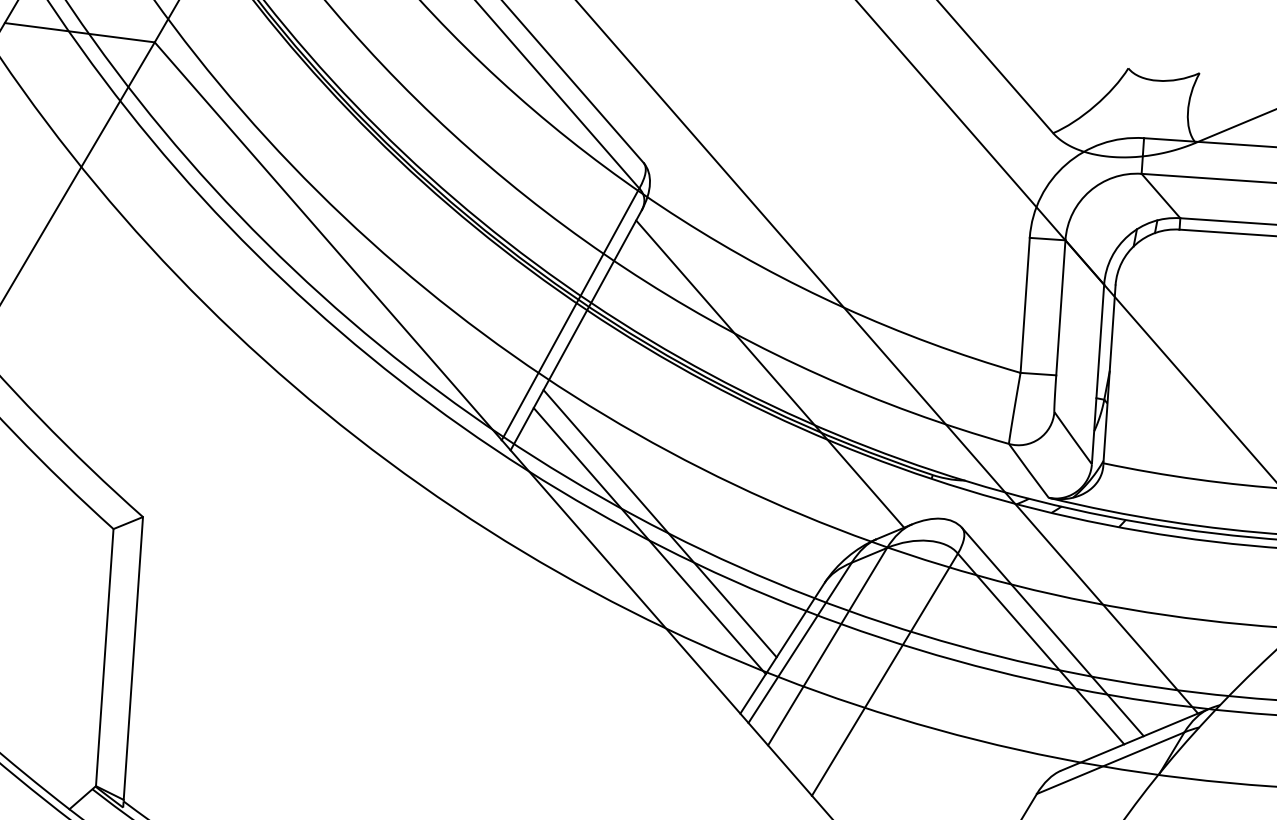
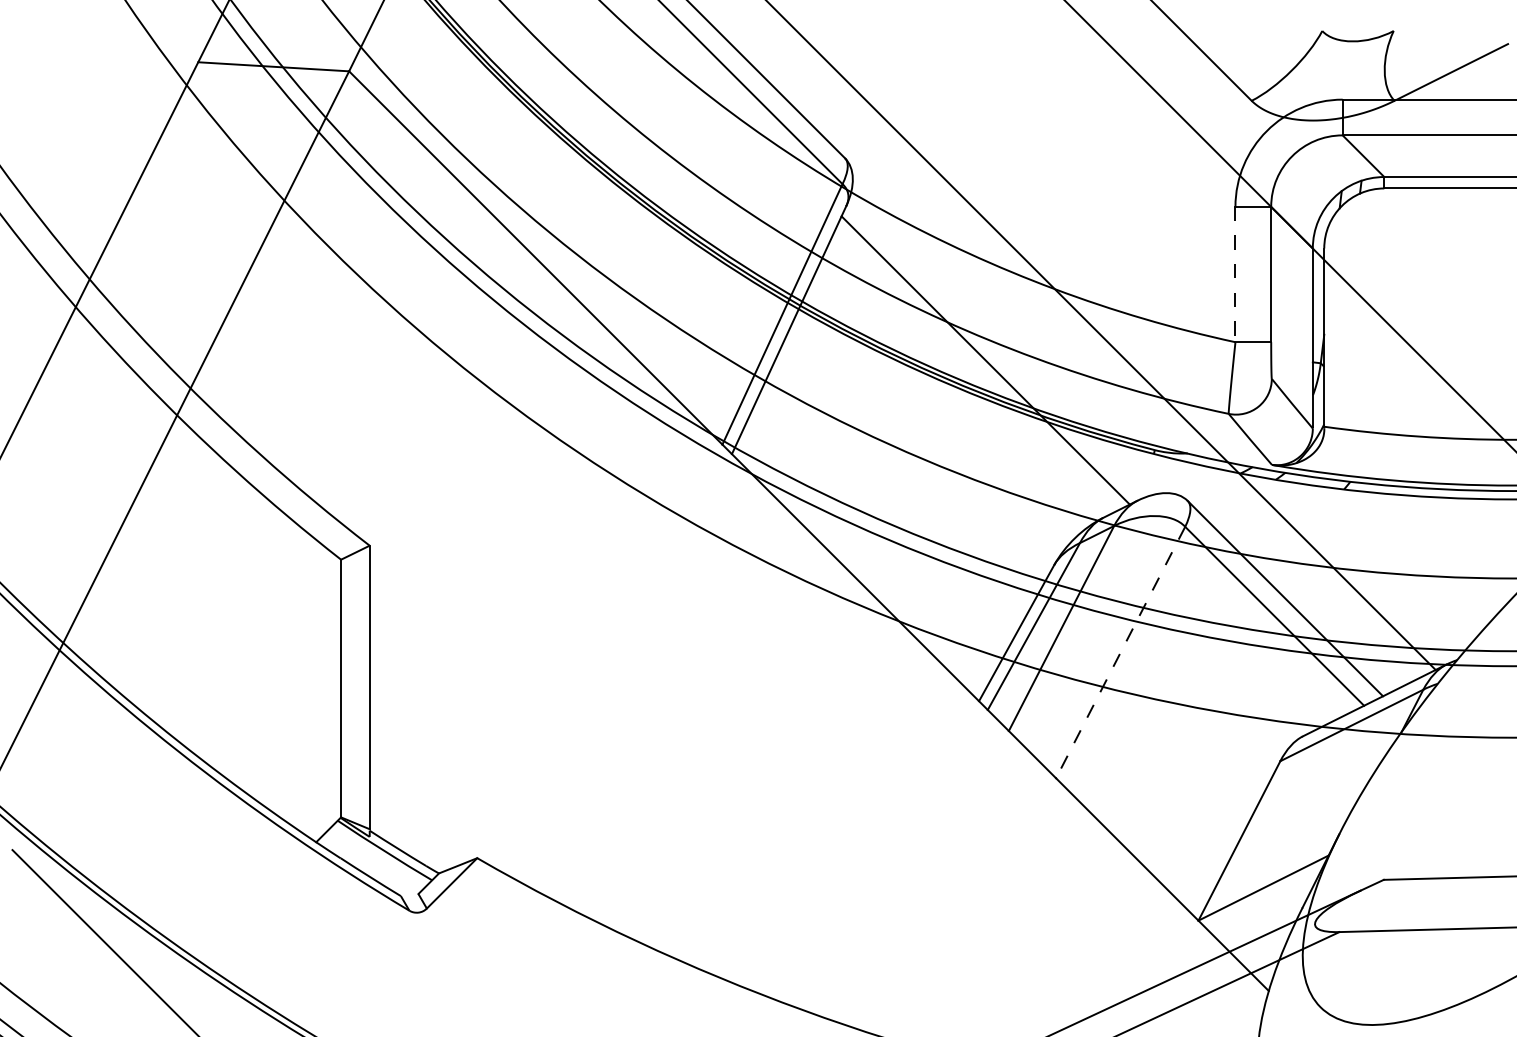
line: (1025, 305) -> (1235, 274), solid -> dashed
line: (659, 522) -> (885, 516), removed
line: (649, 541) -> (876, 535), removed
line: (884, 675) -> (1120, 653), solid -> dashed

